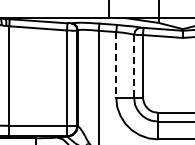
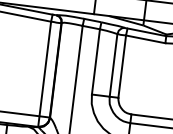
line: (116, 64) -> (96, 61), dashed -> solid
line: (134, 66) -> (113, 65), dashed -> solid

